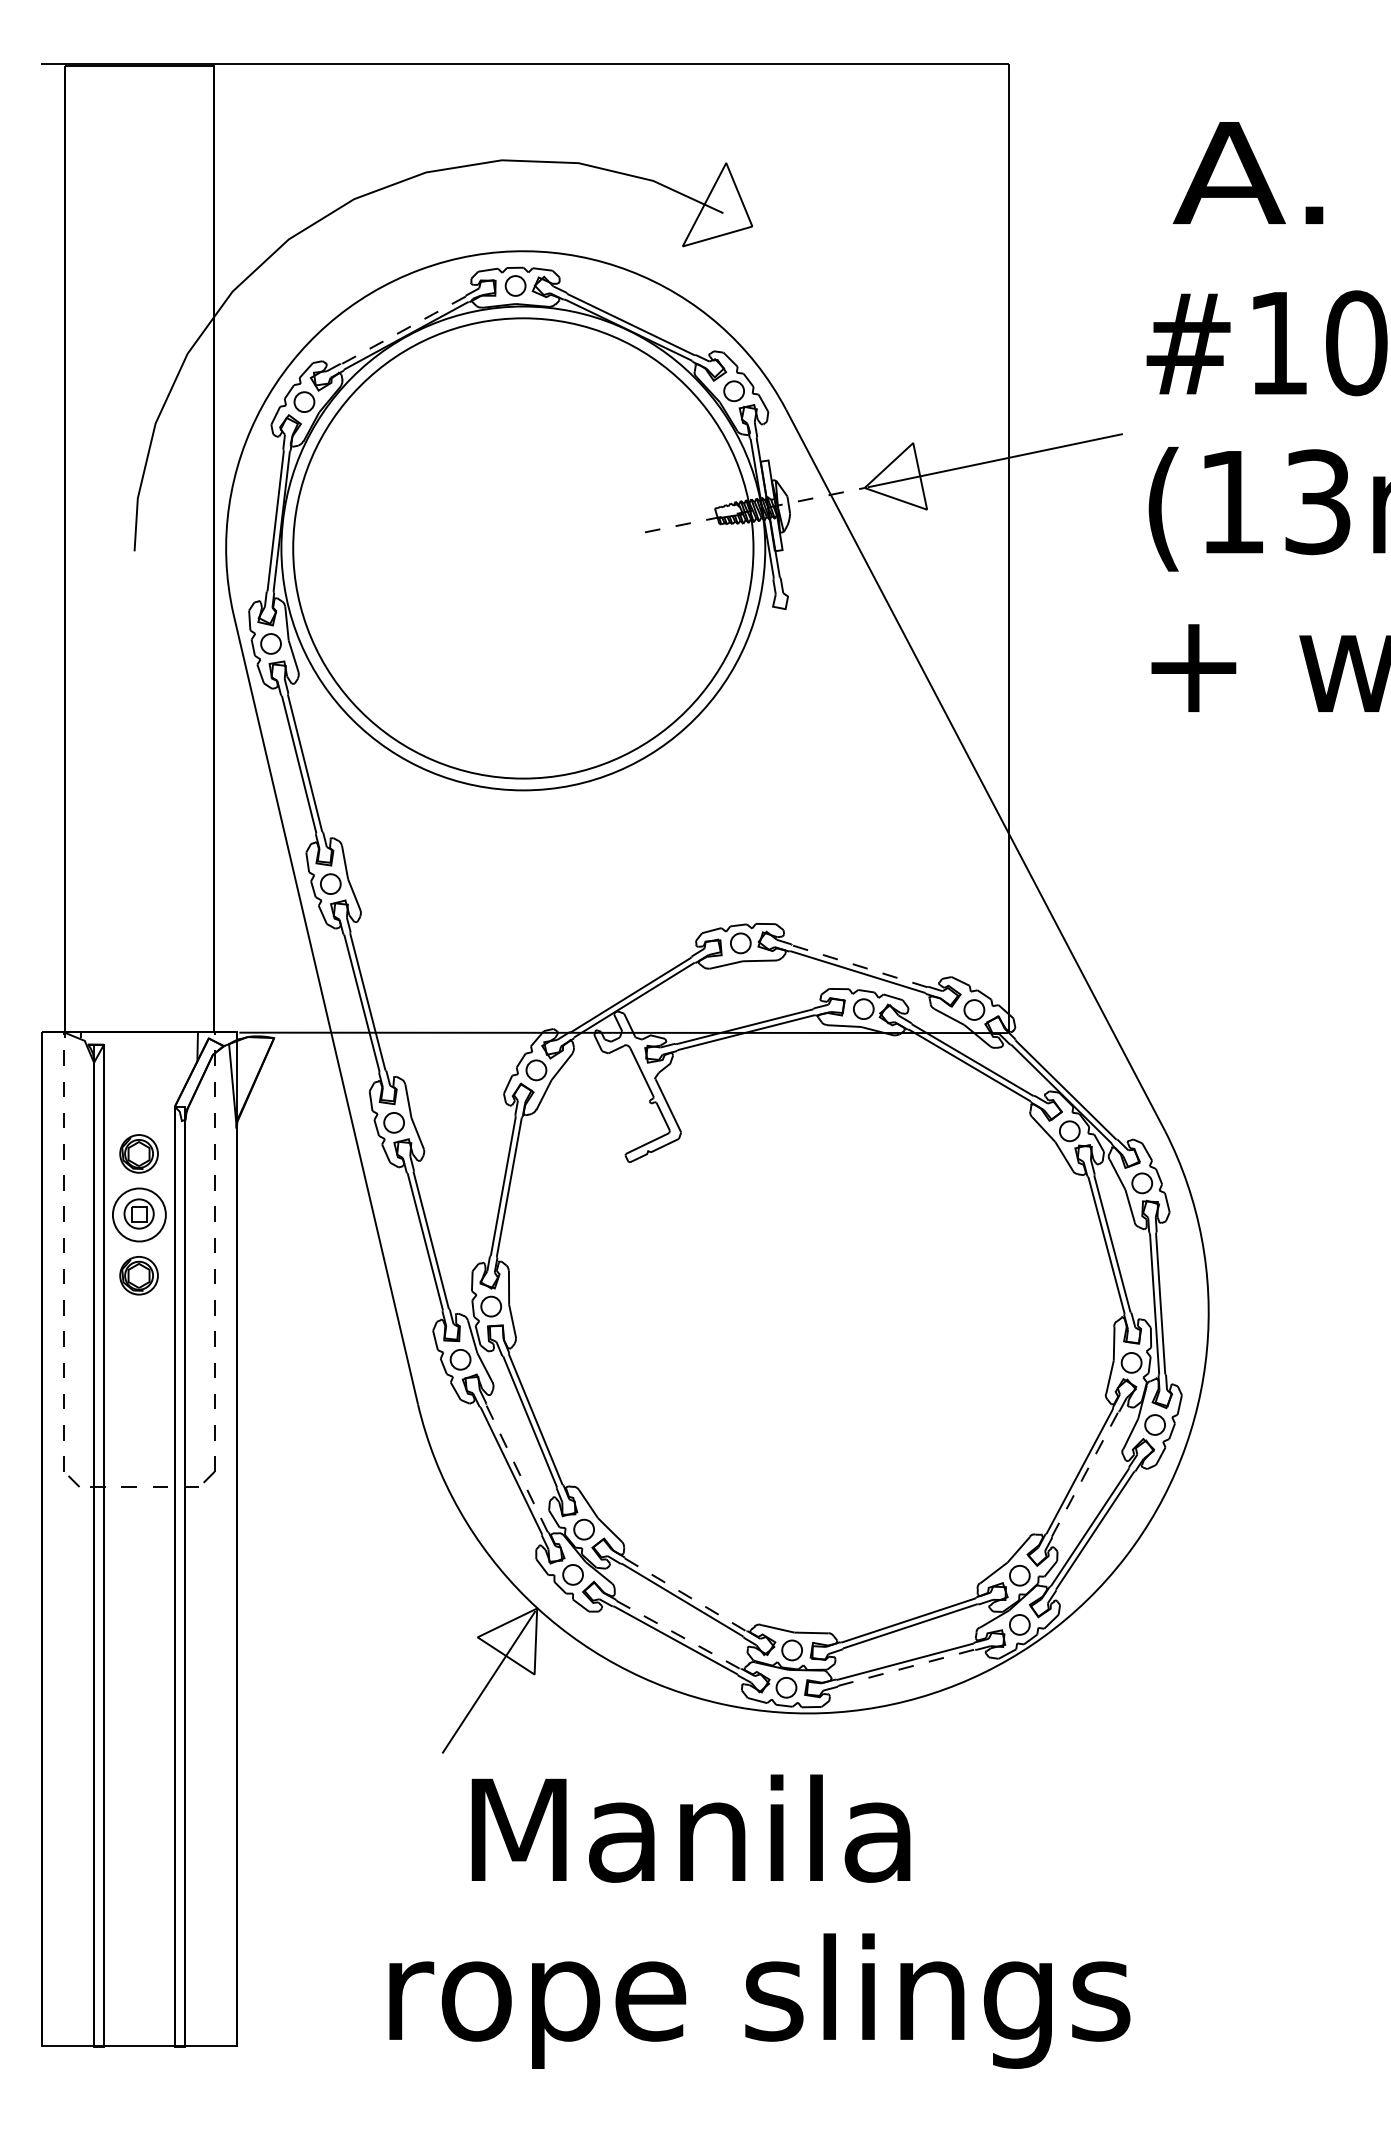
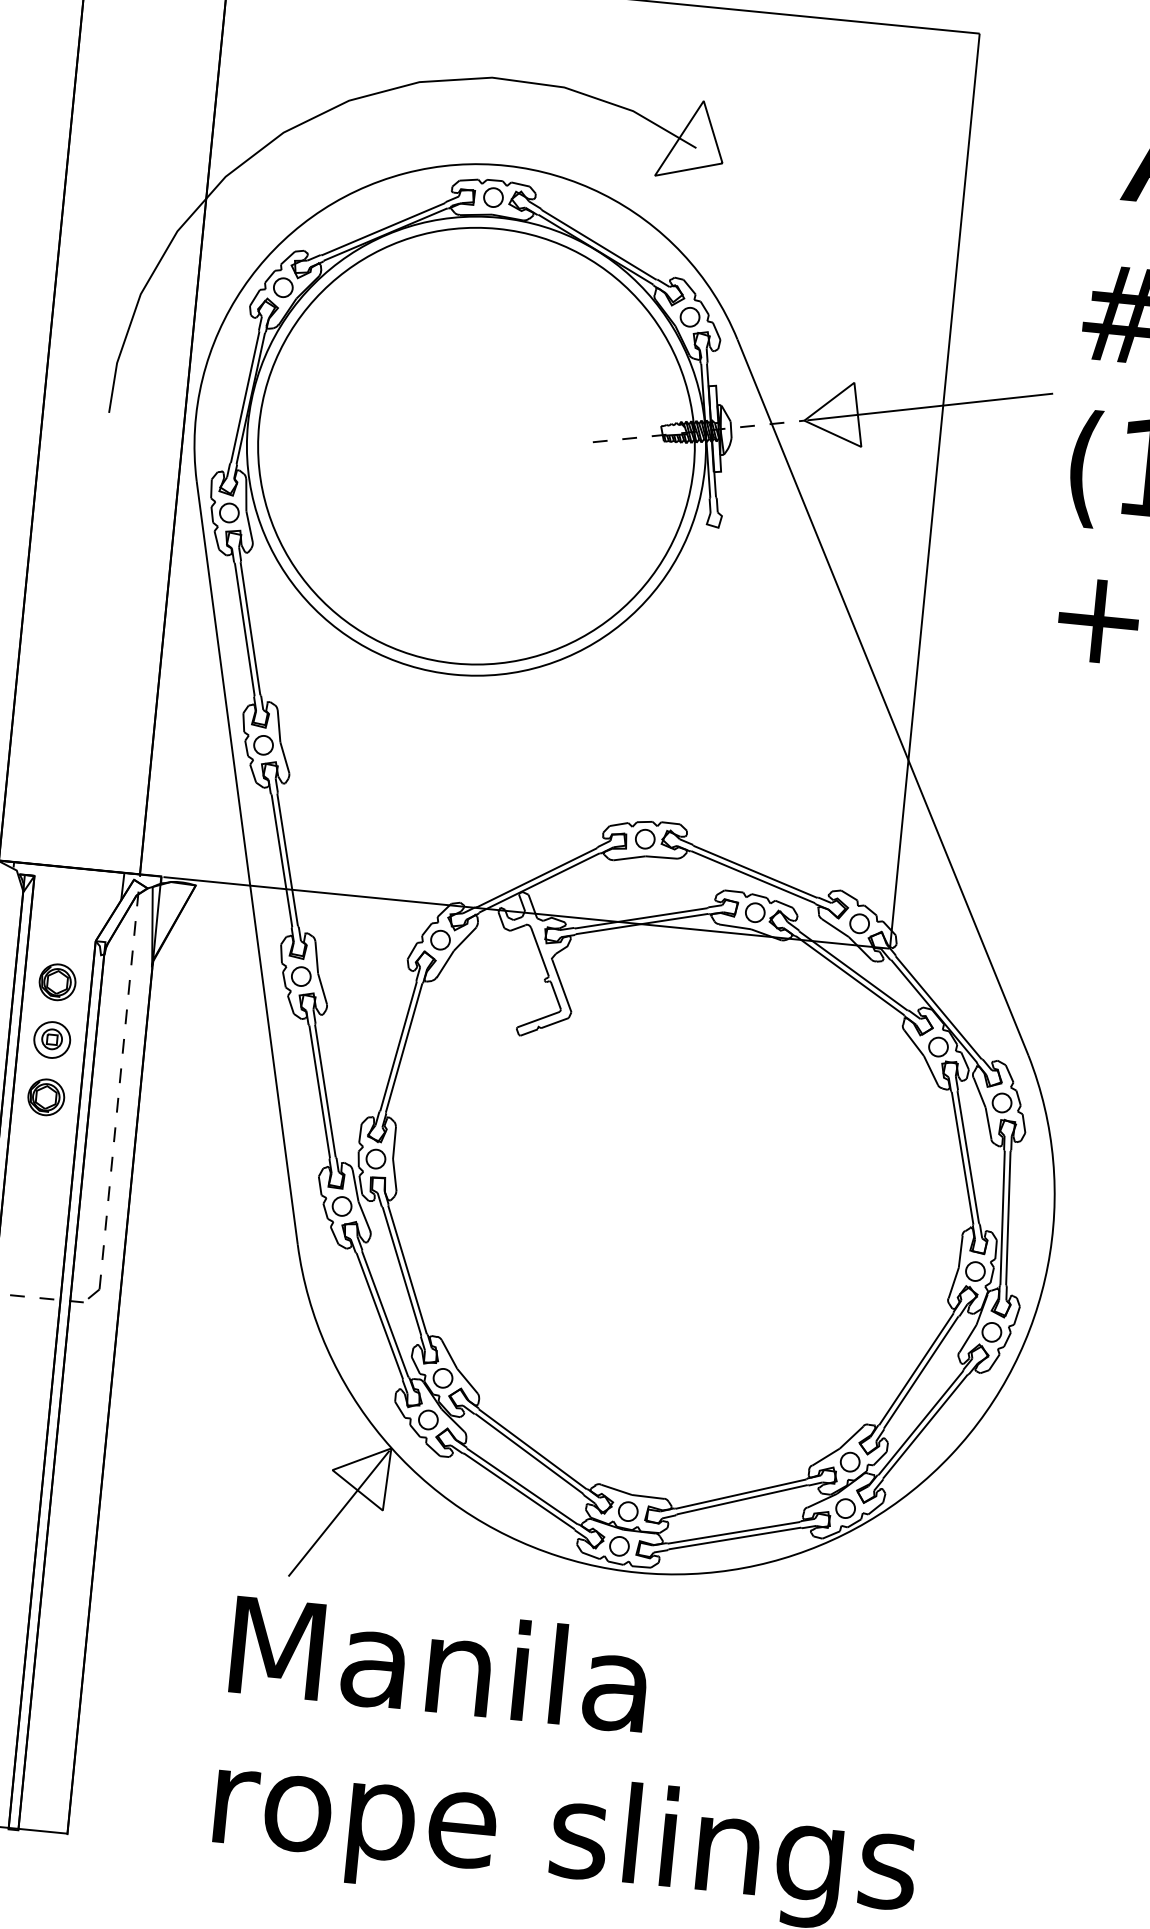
line: (403, 330) -> (383, 229), dashed -> solid
line: (859, 966) -> (755, 872), dashed -> solid
part: (139, 1214) -> (52, 1039), size x0.71
line: (516, 1468) -> (384, 1314), dashed -> solid
line: (1085, 1474) -> (921, 1372), dashed -> solid
line: (685, 1594) -> (532, 1448), dashed -> solid
line: (678, 1635) -> (522, 1487), dashed -> solid
line: (906, 1667) -> (734, 1538), dashed -> solid
text: (690, 1828) -> (439, 1662), moved

